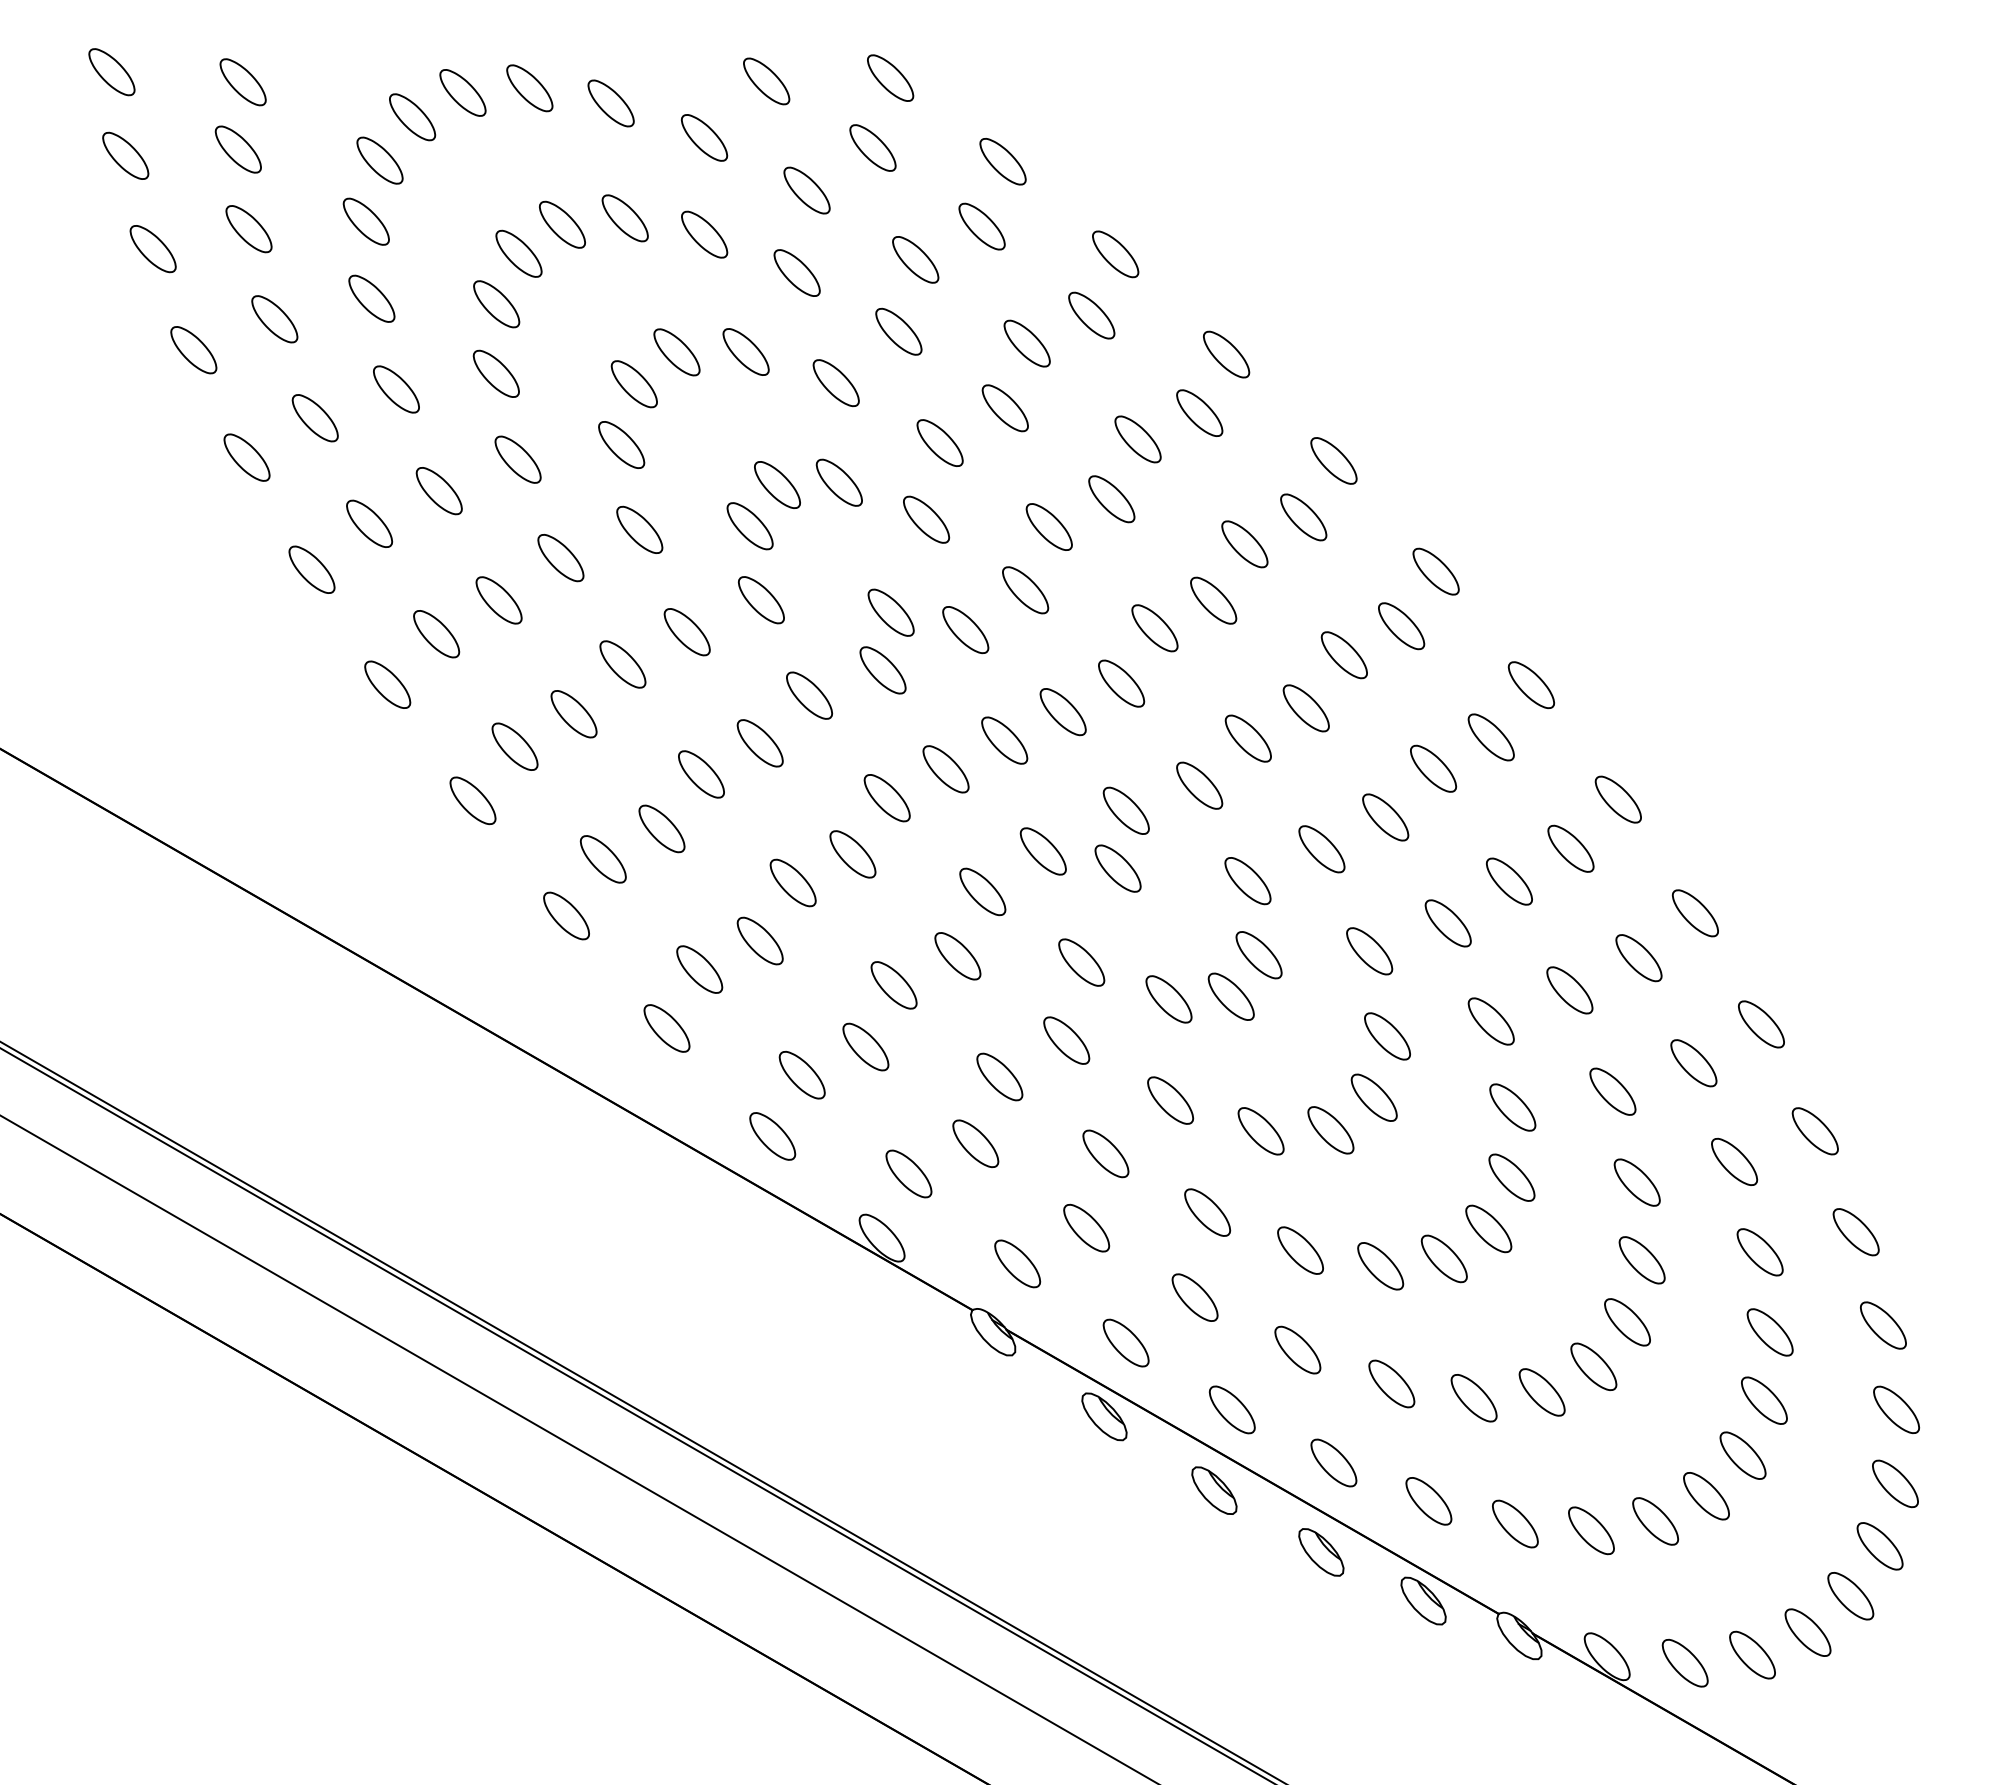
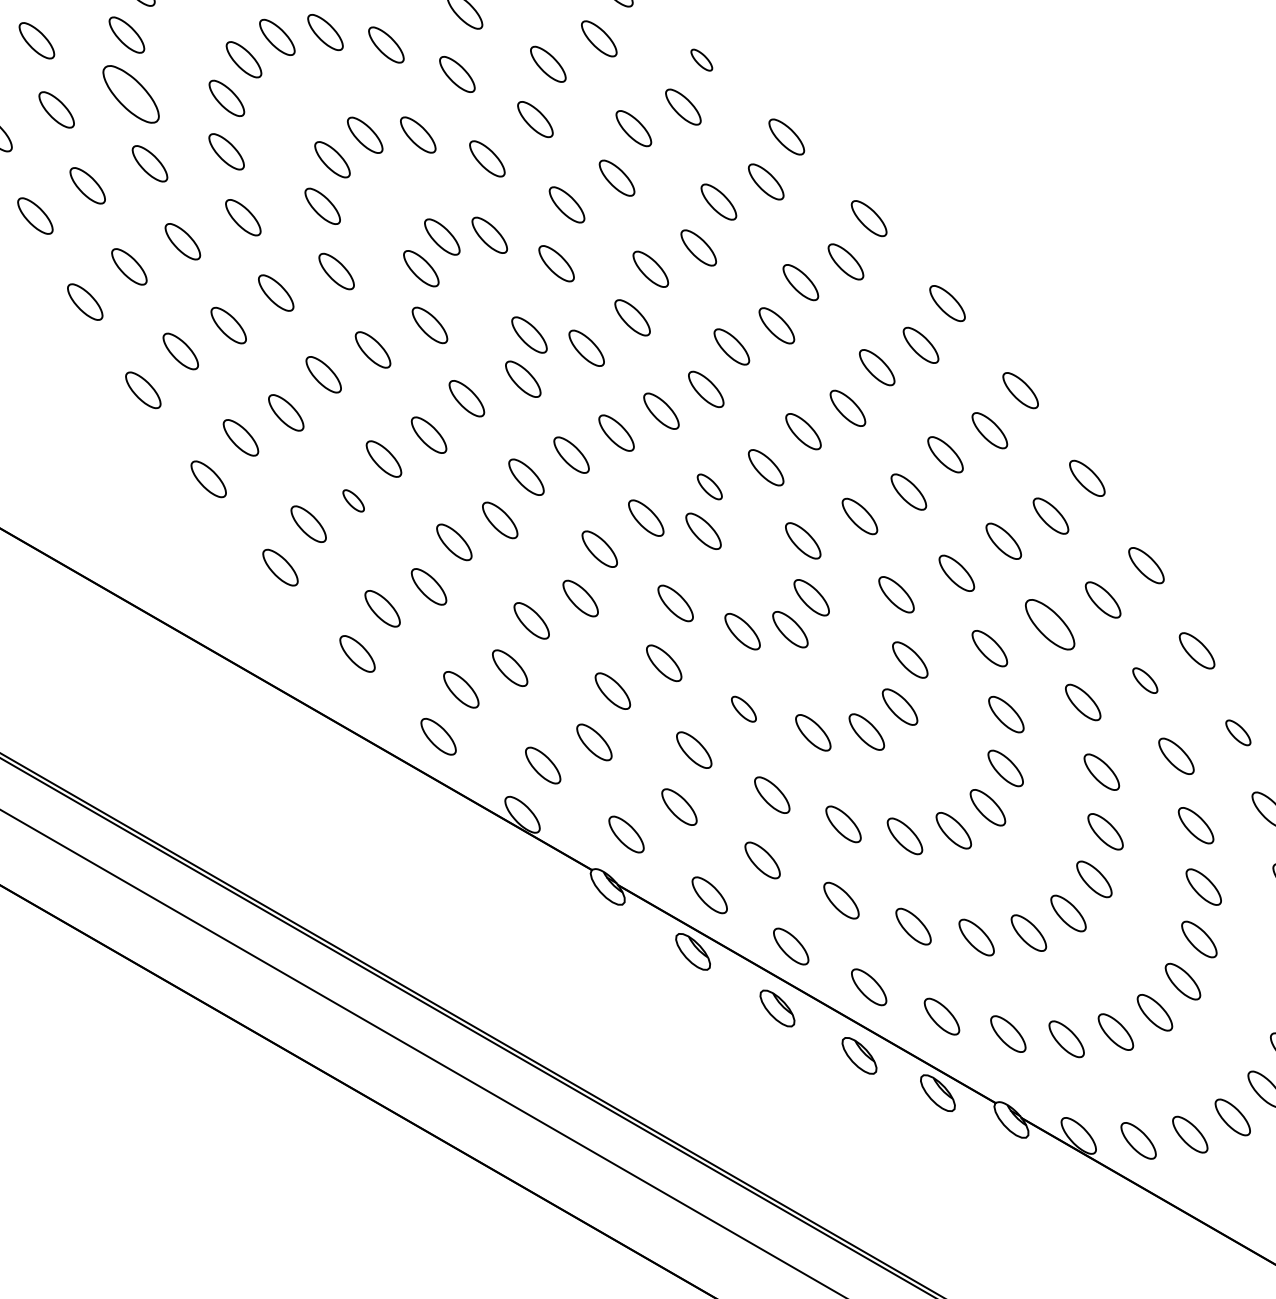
part: (1115, 254) -> (701, 60), size x0.6
part: (371, 298) -> (130, 93), size x1.6
part: (1125, 810) -> (709, 486), size x0.7
part: (661, 828) -> (353, 500), size x0.6
part: (1569, 990) -> (1049, 624), size x1.4
part: (1693, 1063) -> (1144, 680), size x0.7
part: (1170, 1100) -> (743, 709), size x0.7
part: (1814, 1131) -> (1237, 732), size x0.7

